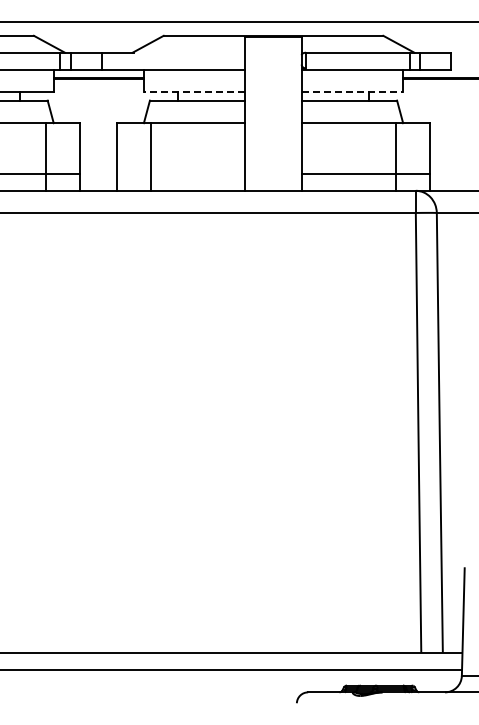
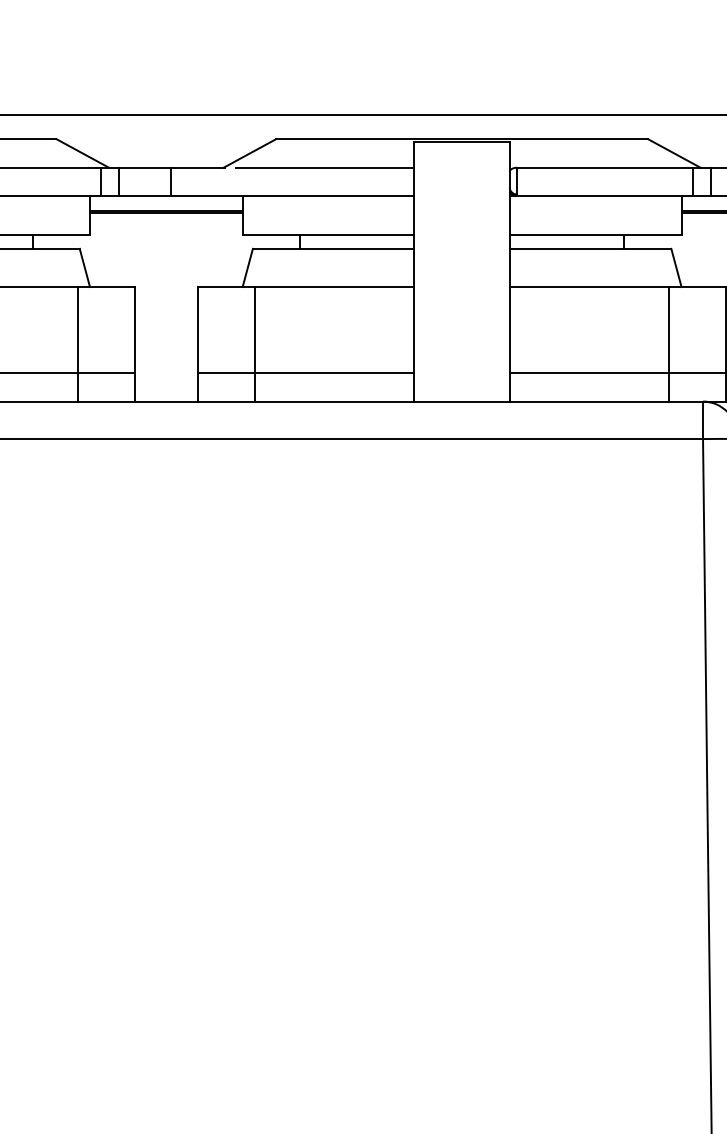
line: (192, 52) -> (324, 167), added
line: (194, 92) -> (328, 235), dashed -> solid
line: (352, 92) -> (595, 235), dashed -> solid
line: (181, 173) -> (306, 372), added

